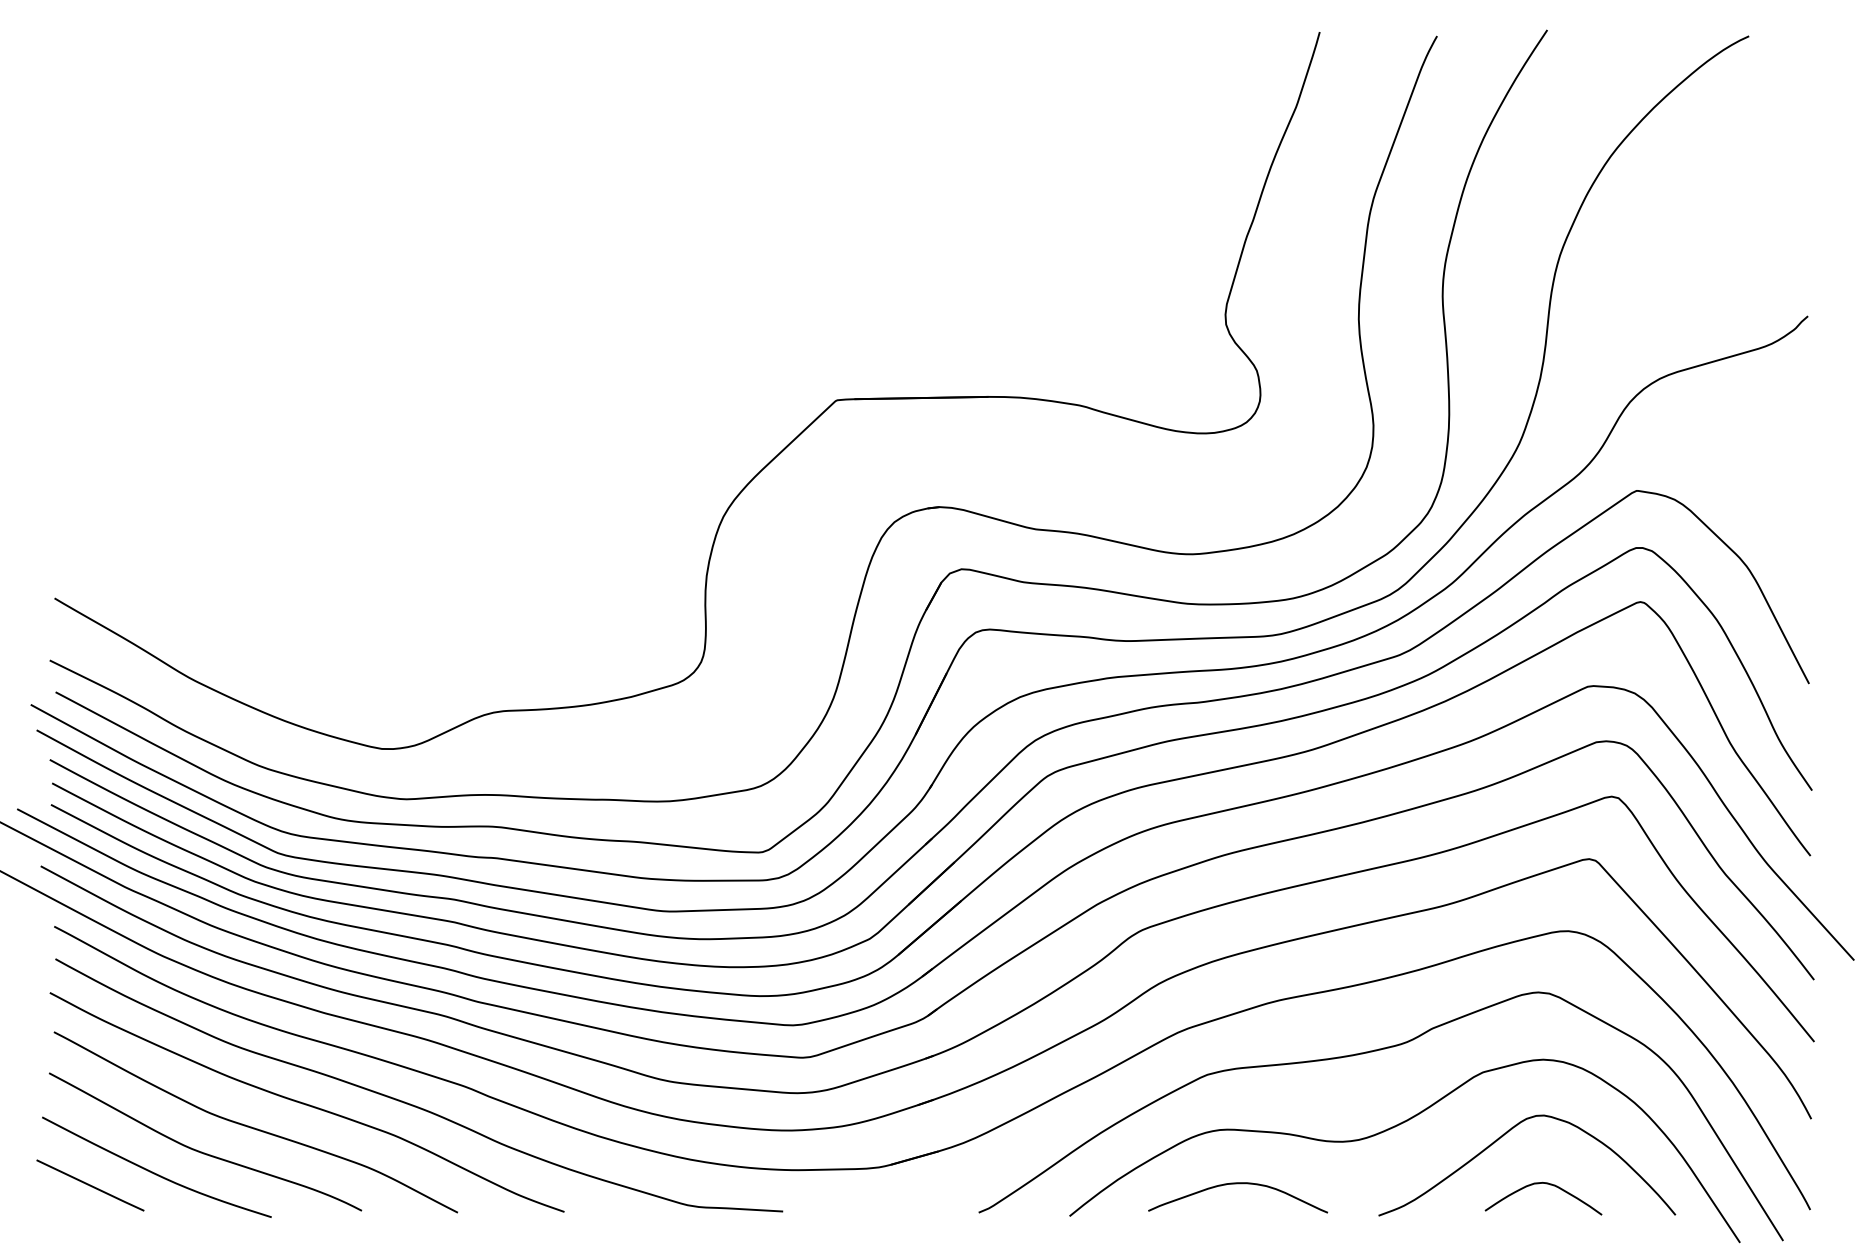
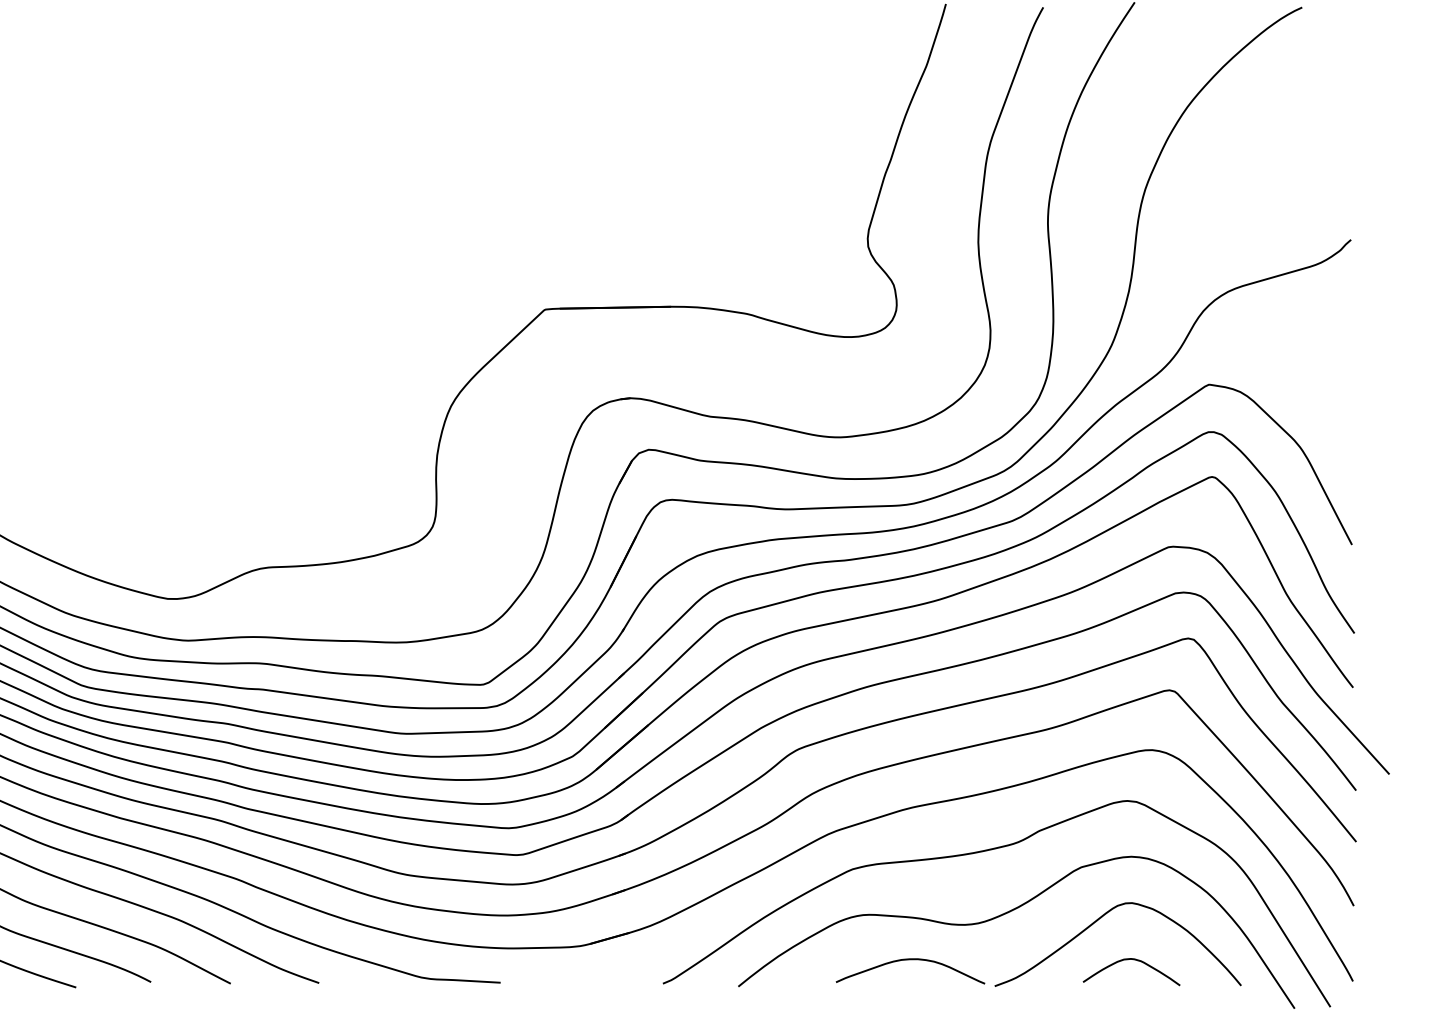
curve: (1238, 1184) -> (910, 960), moved

